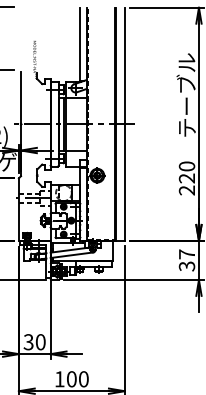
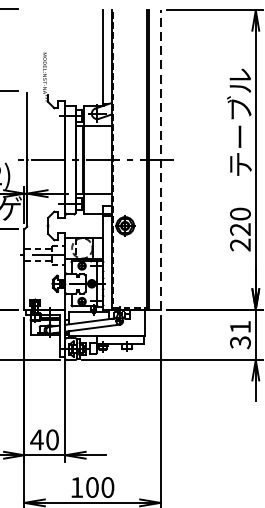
line: (124, 124) -> (160, 160), solid -> dashed
text: (186, 254) -> (239, 327), 37 -> 31
text: (28, 342) -> (36, 440), 30 -> 40

